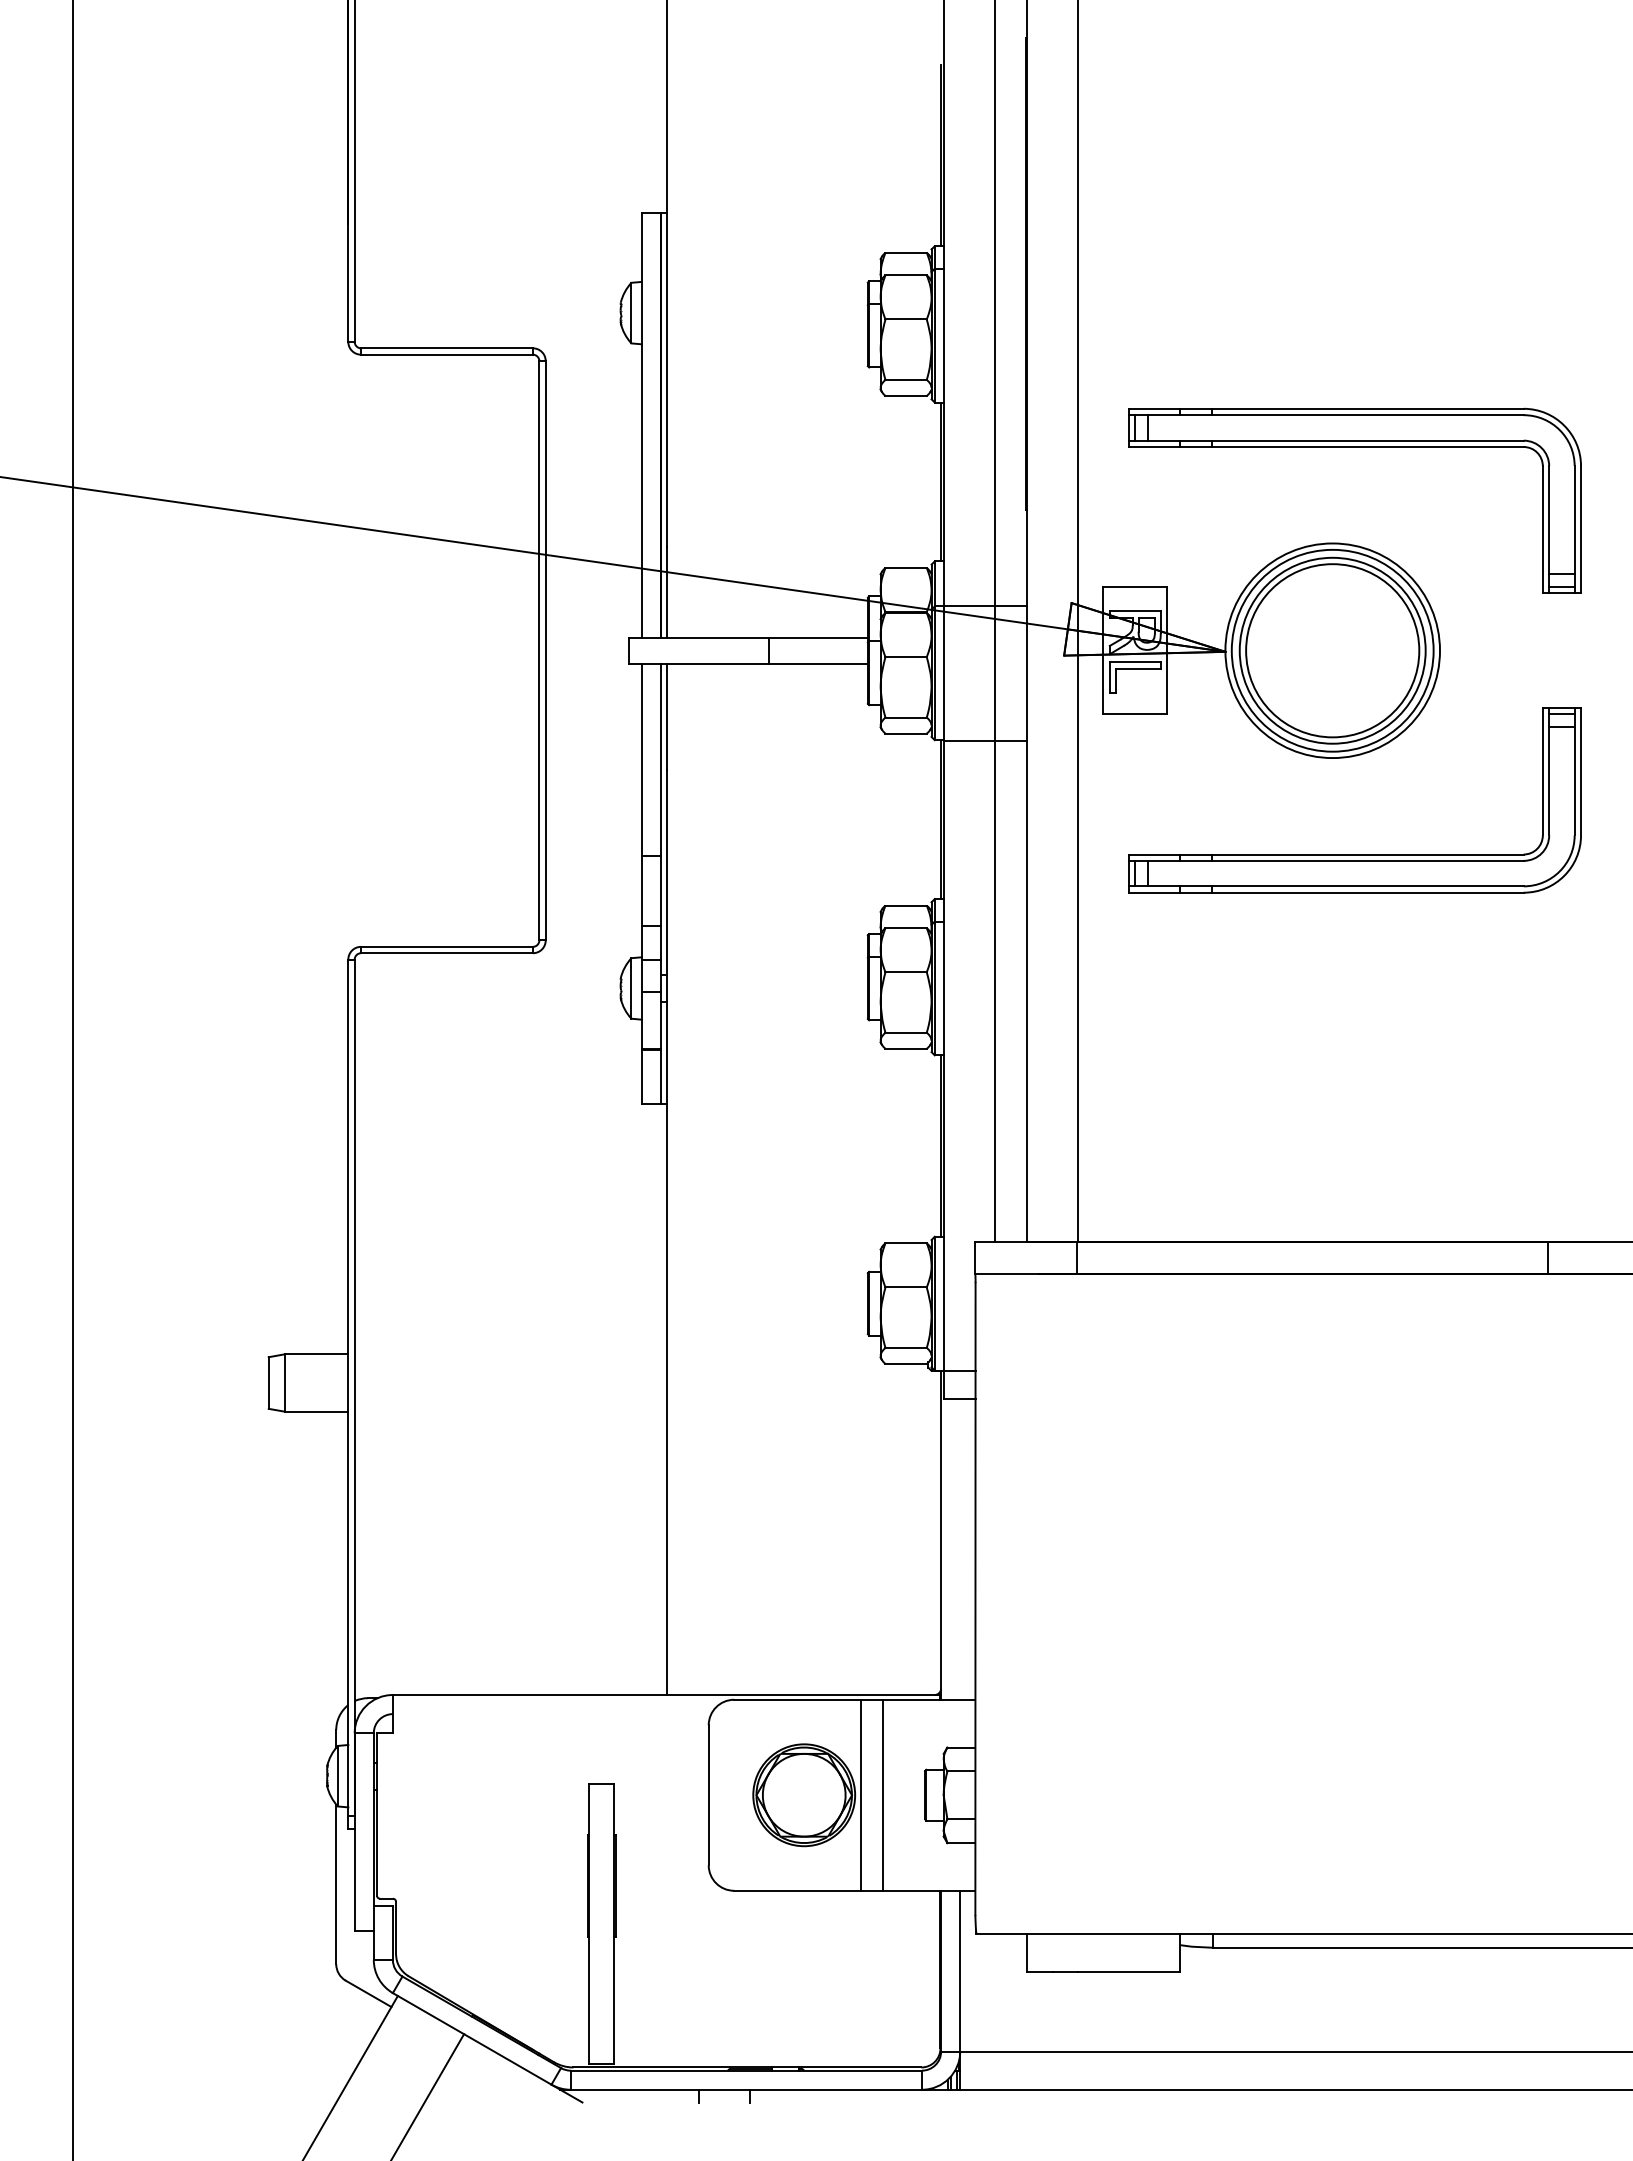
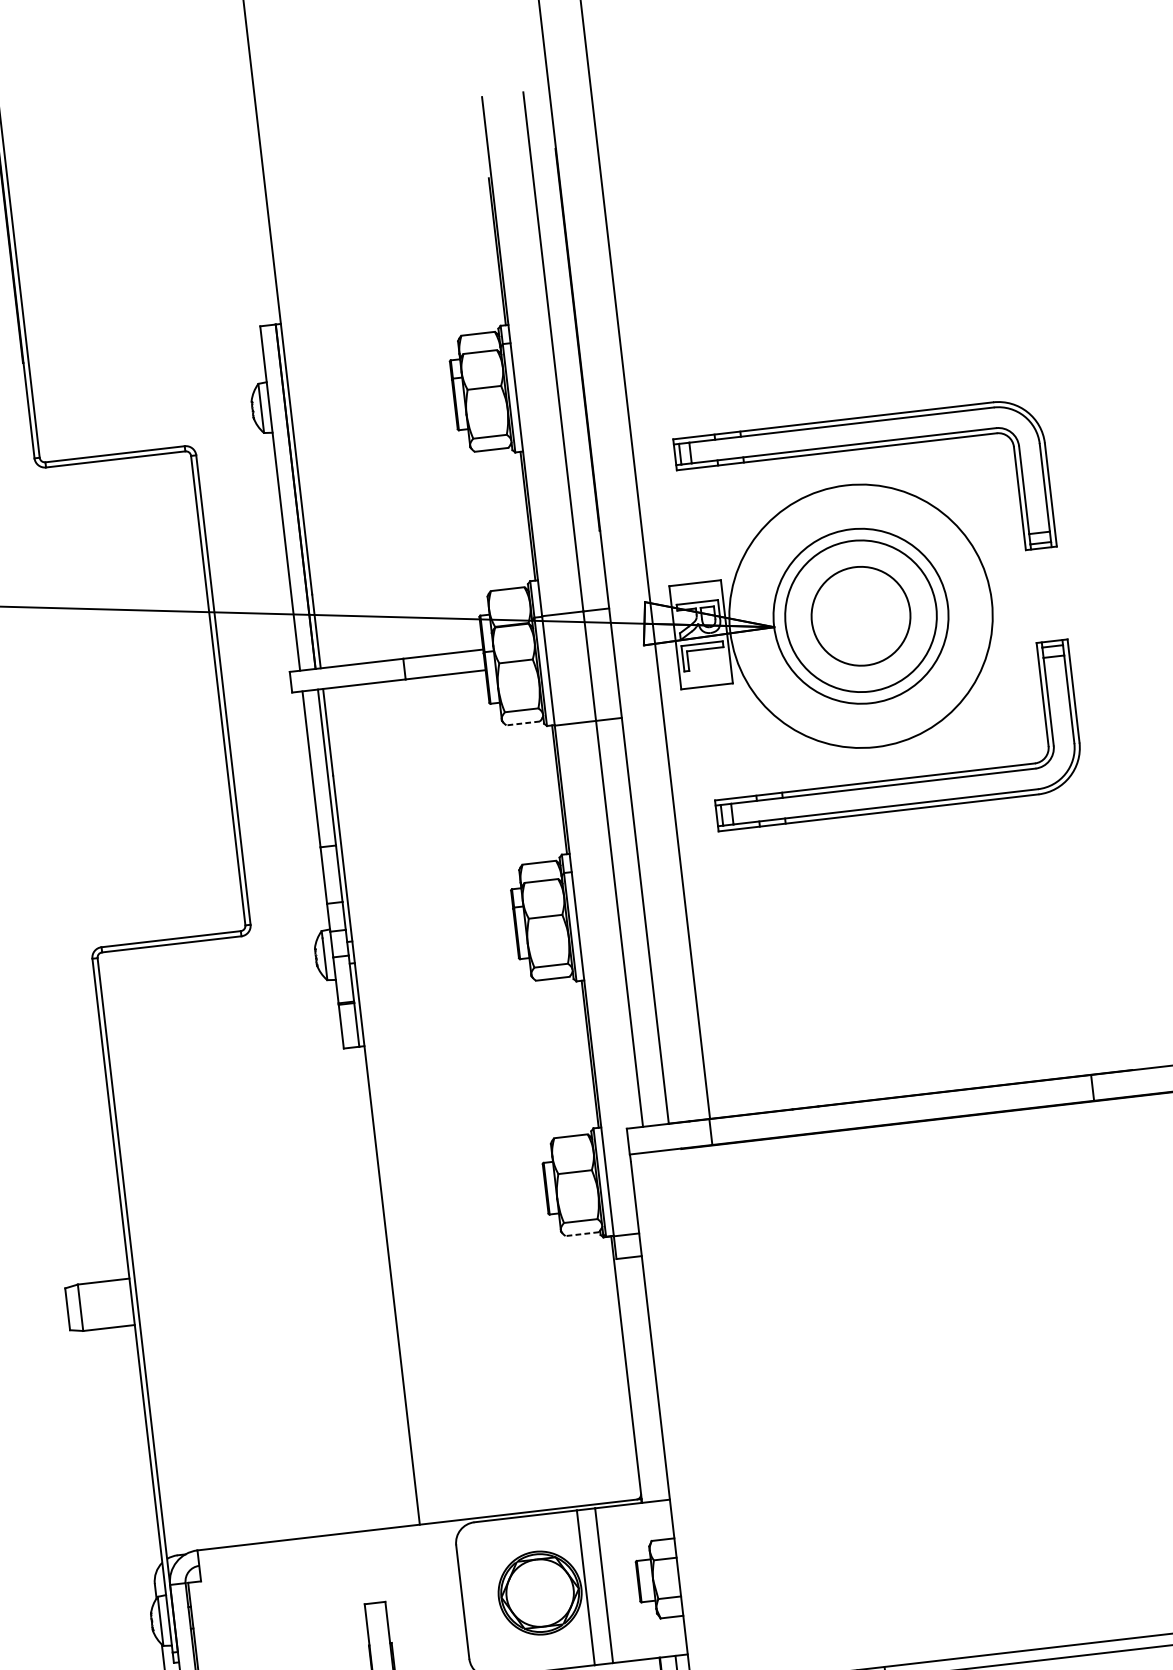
circle: (1332, 650) -> (860, 616), size x0.7
circle: (1332, 650) -> (860, 616), size x1.6
line: (906, 733) -> (523, 723), solid -> dashed
line: (906, 1364) -> (582, 1234), solid -> dashed

